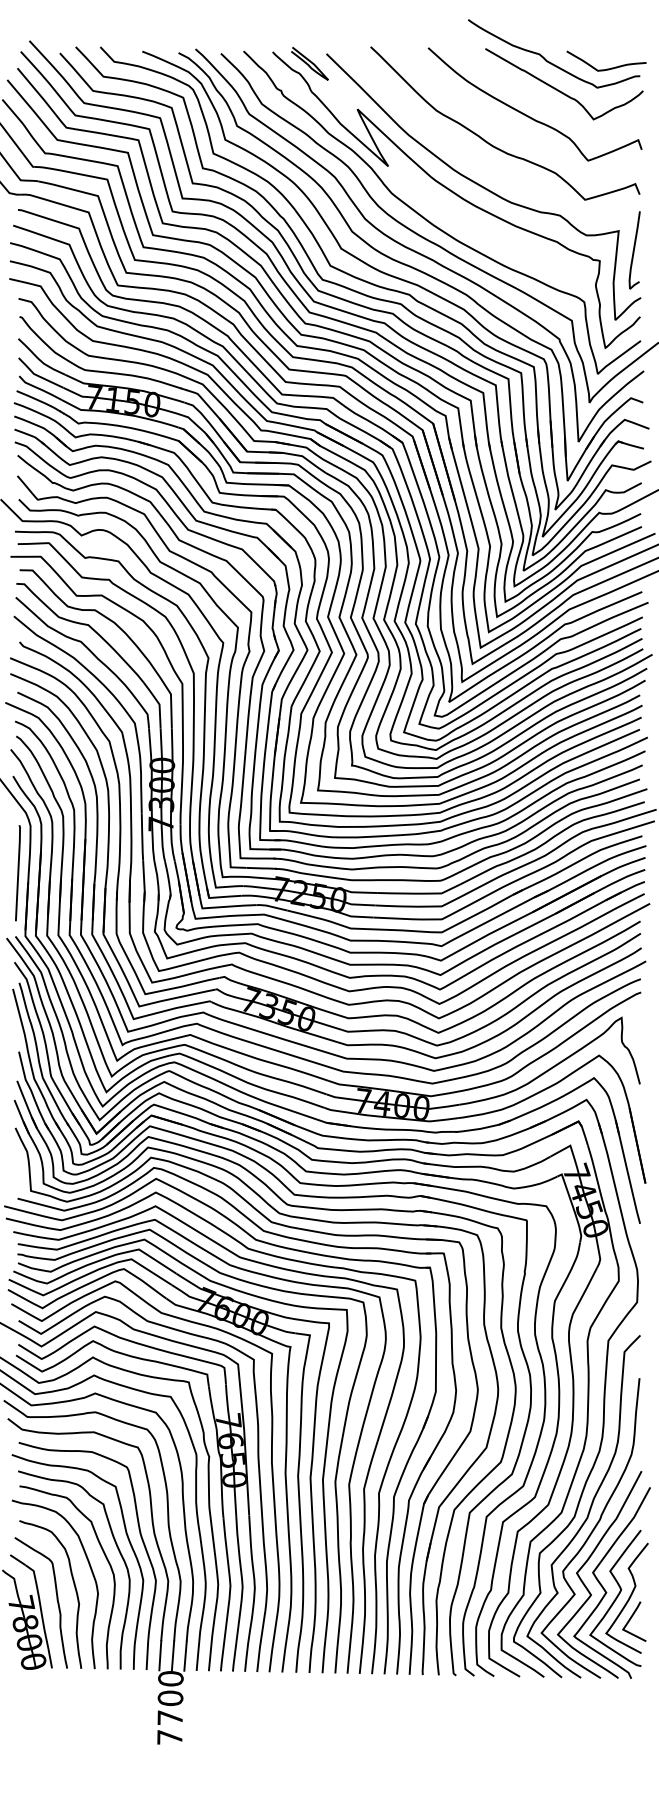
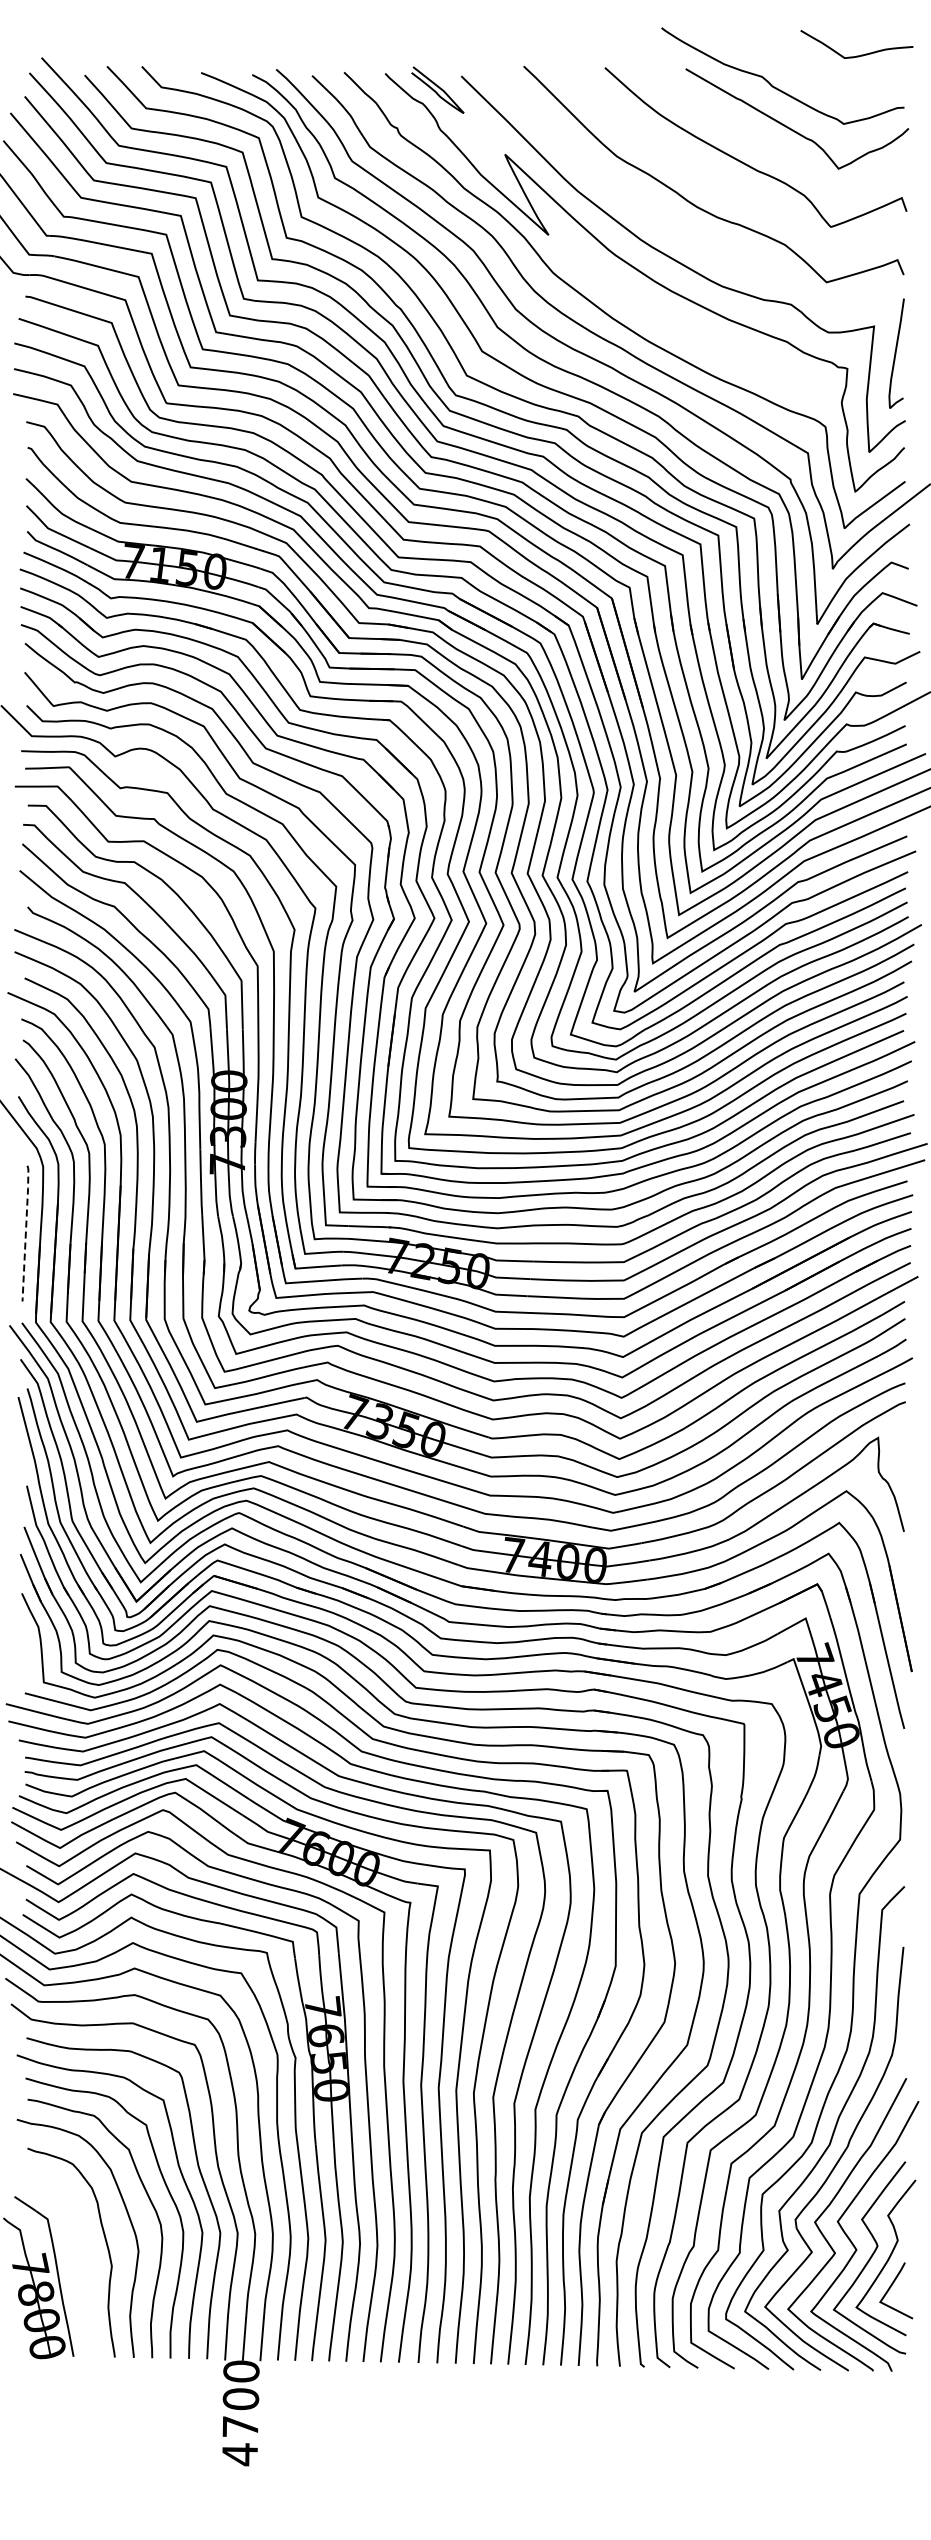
curve: (606, 68) -> (856, 55), moved
line: (18, 872) -> (25, 1232), solid -> dashed
curve: (56, 1600) -> (80, 2261), removed
text: (169, 1737) -> (239, 2454), 7700 -> 4700

